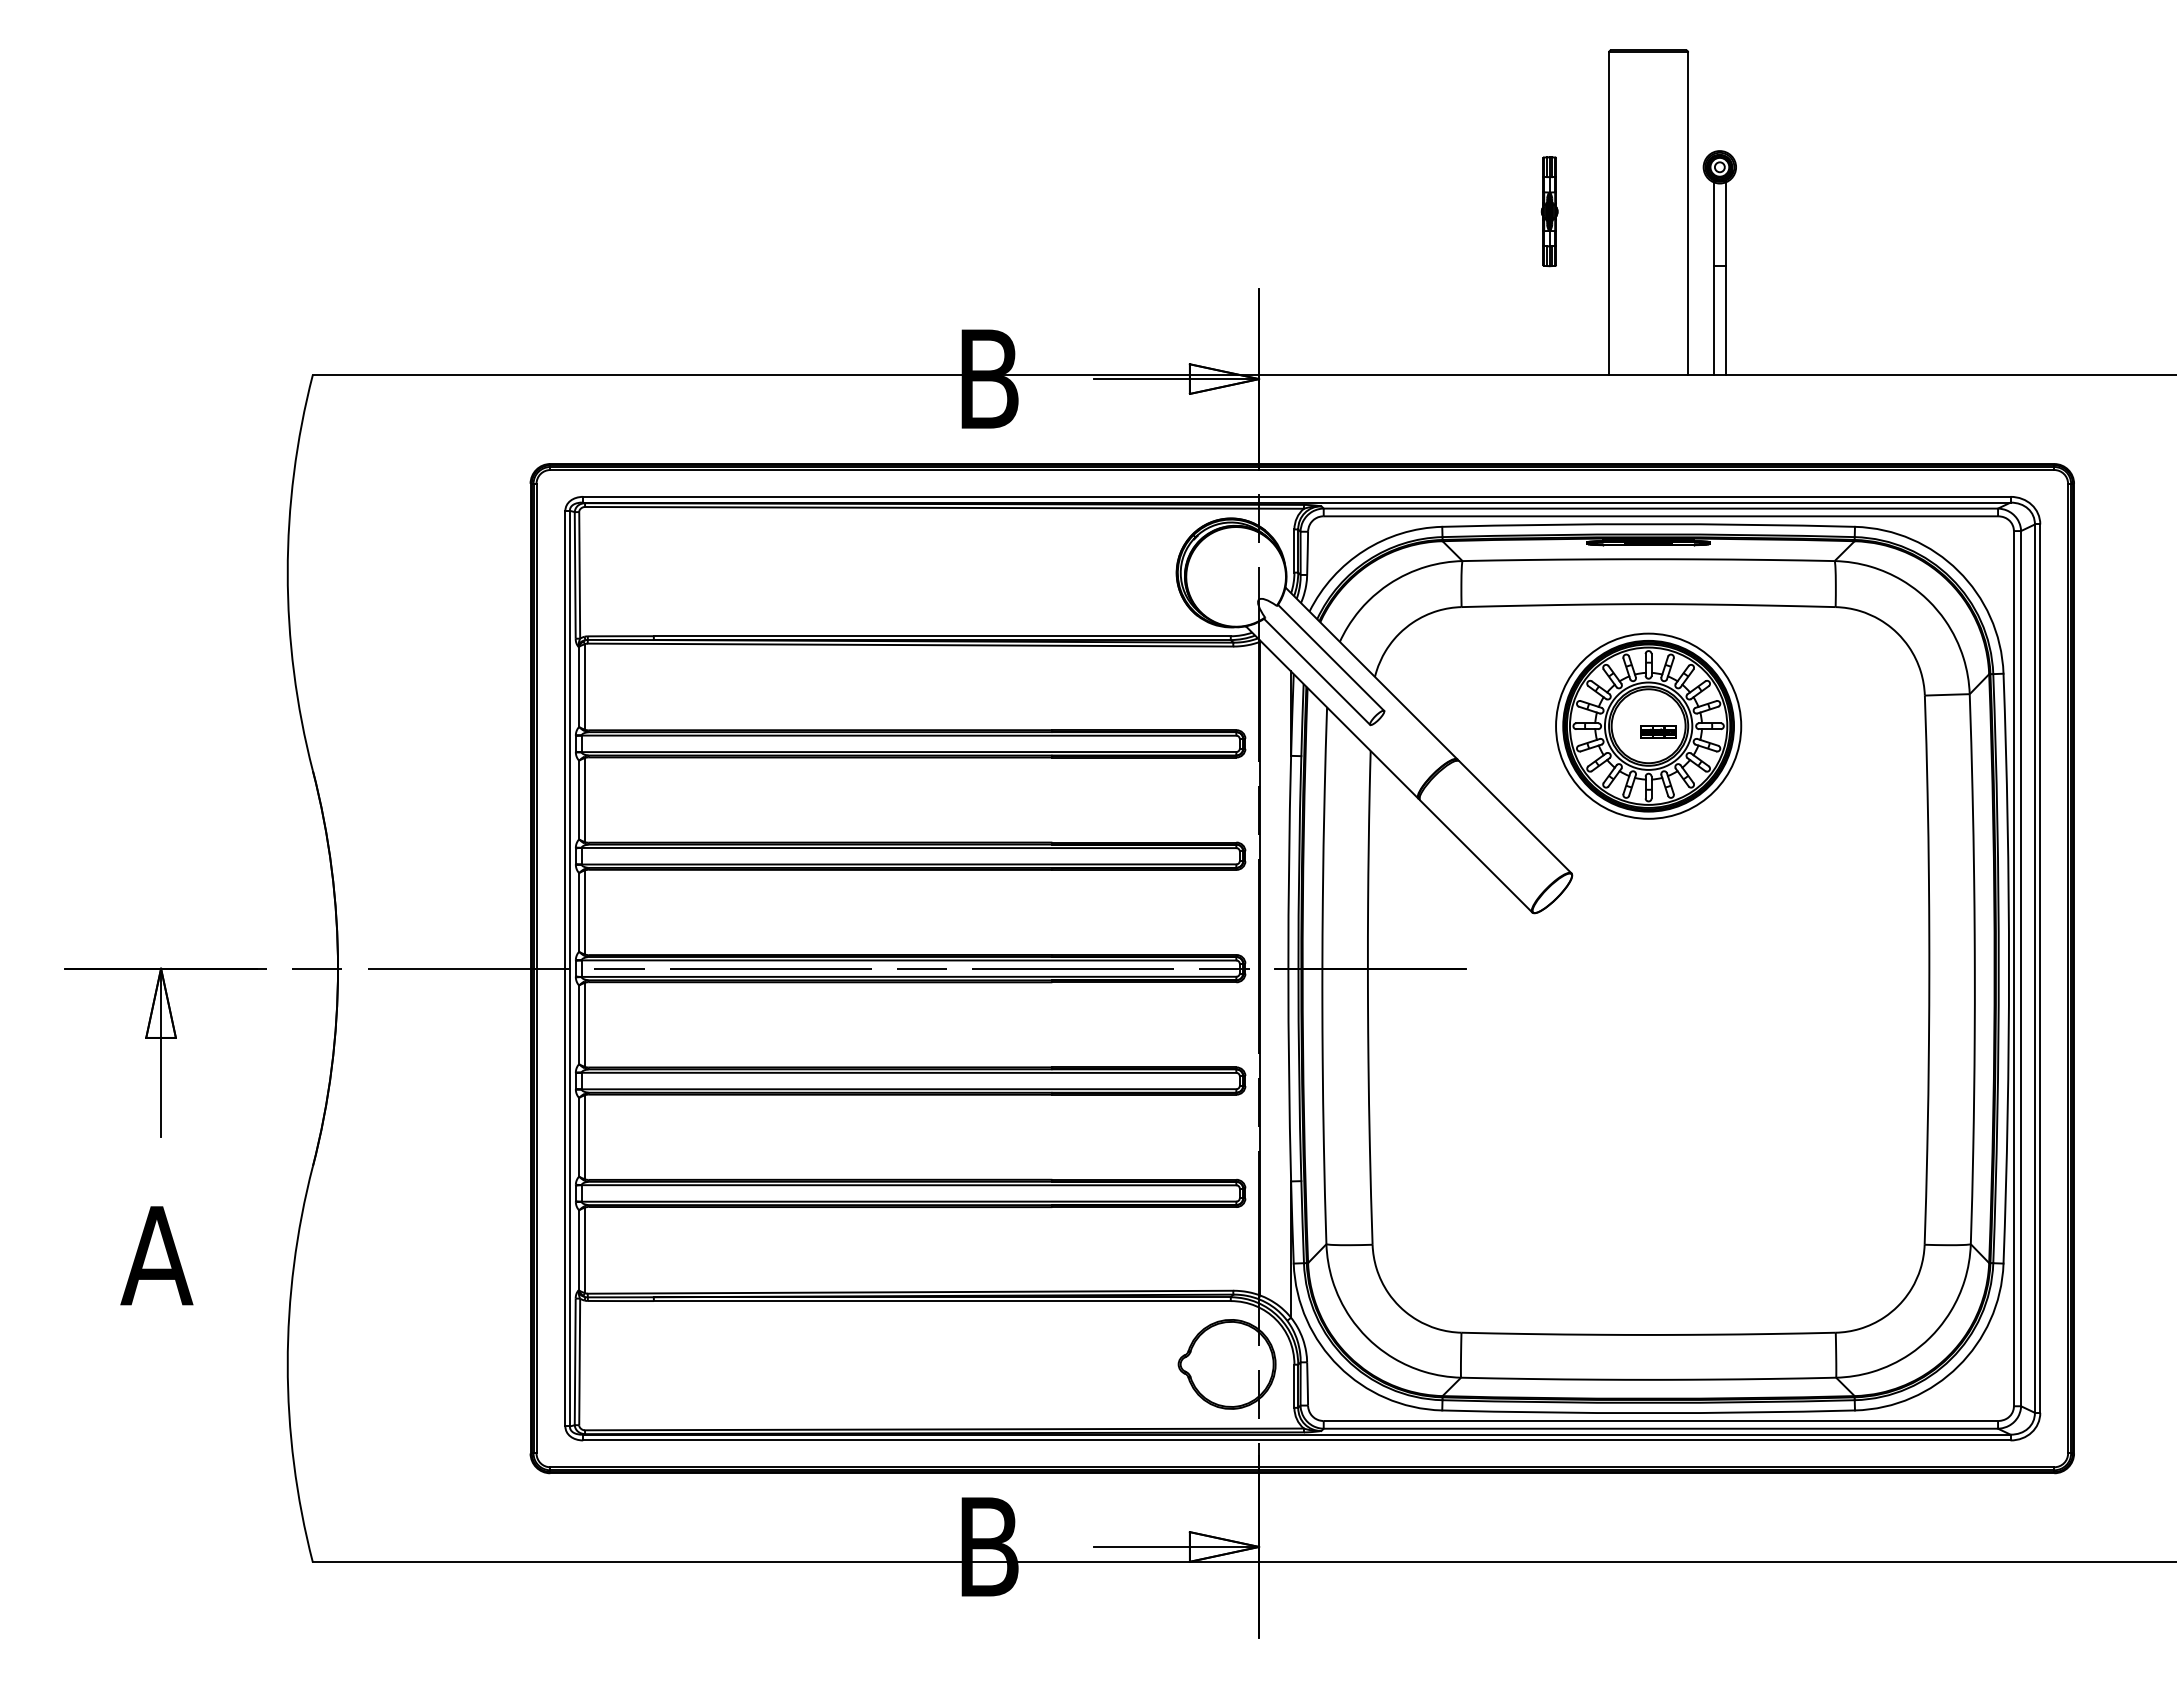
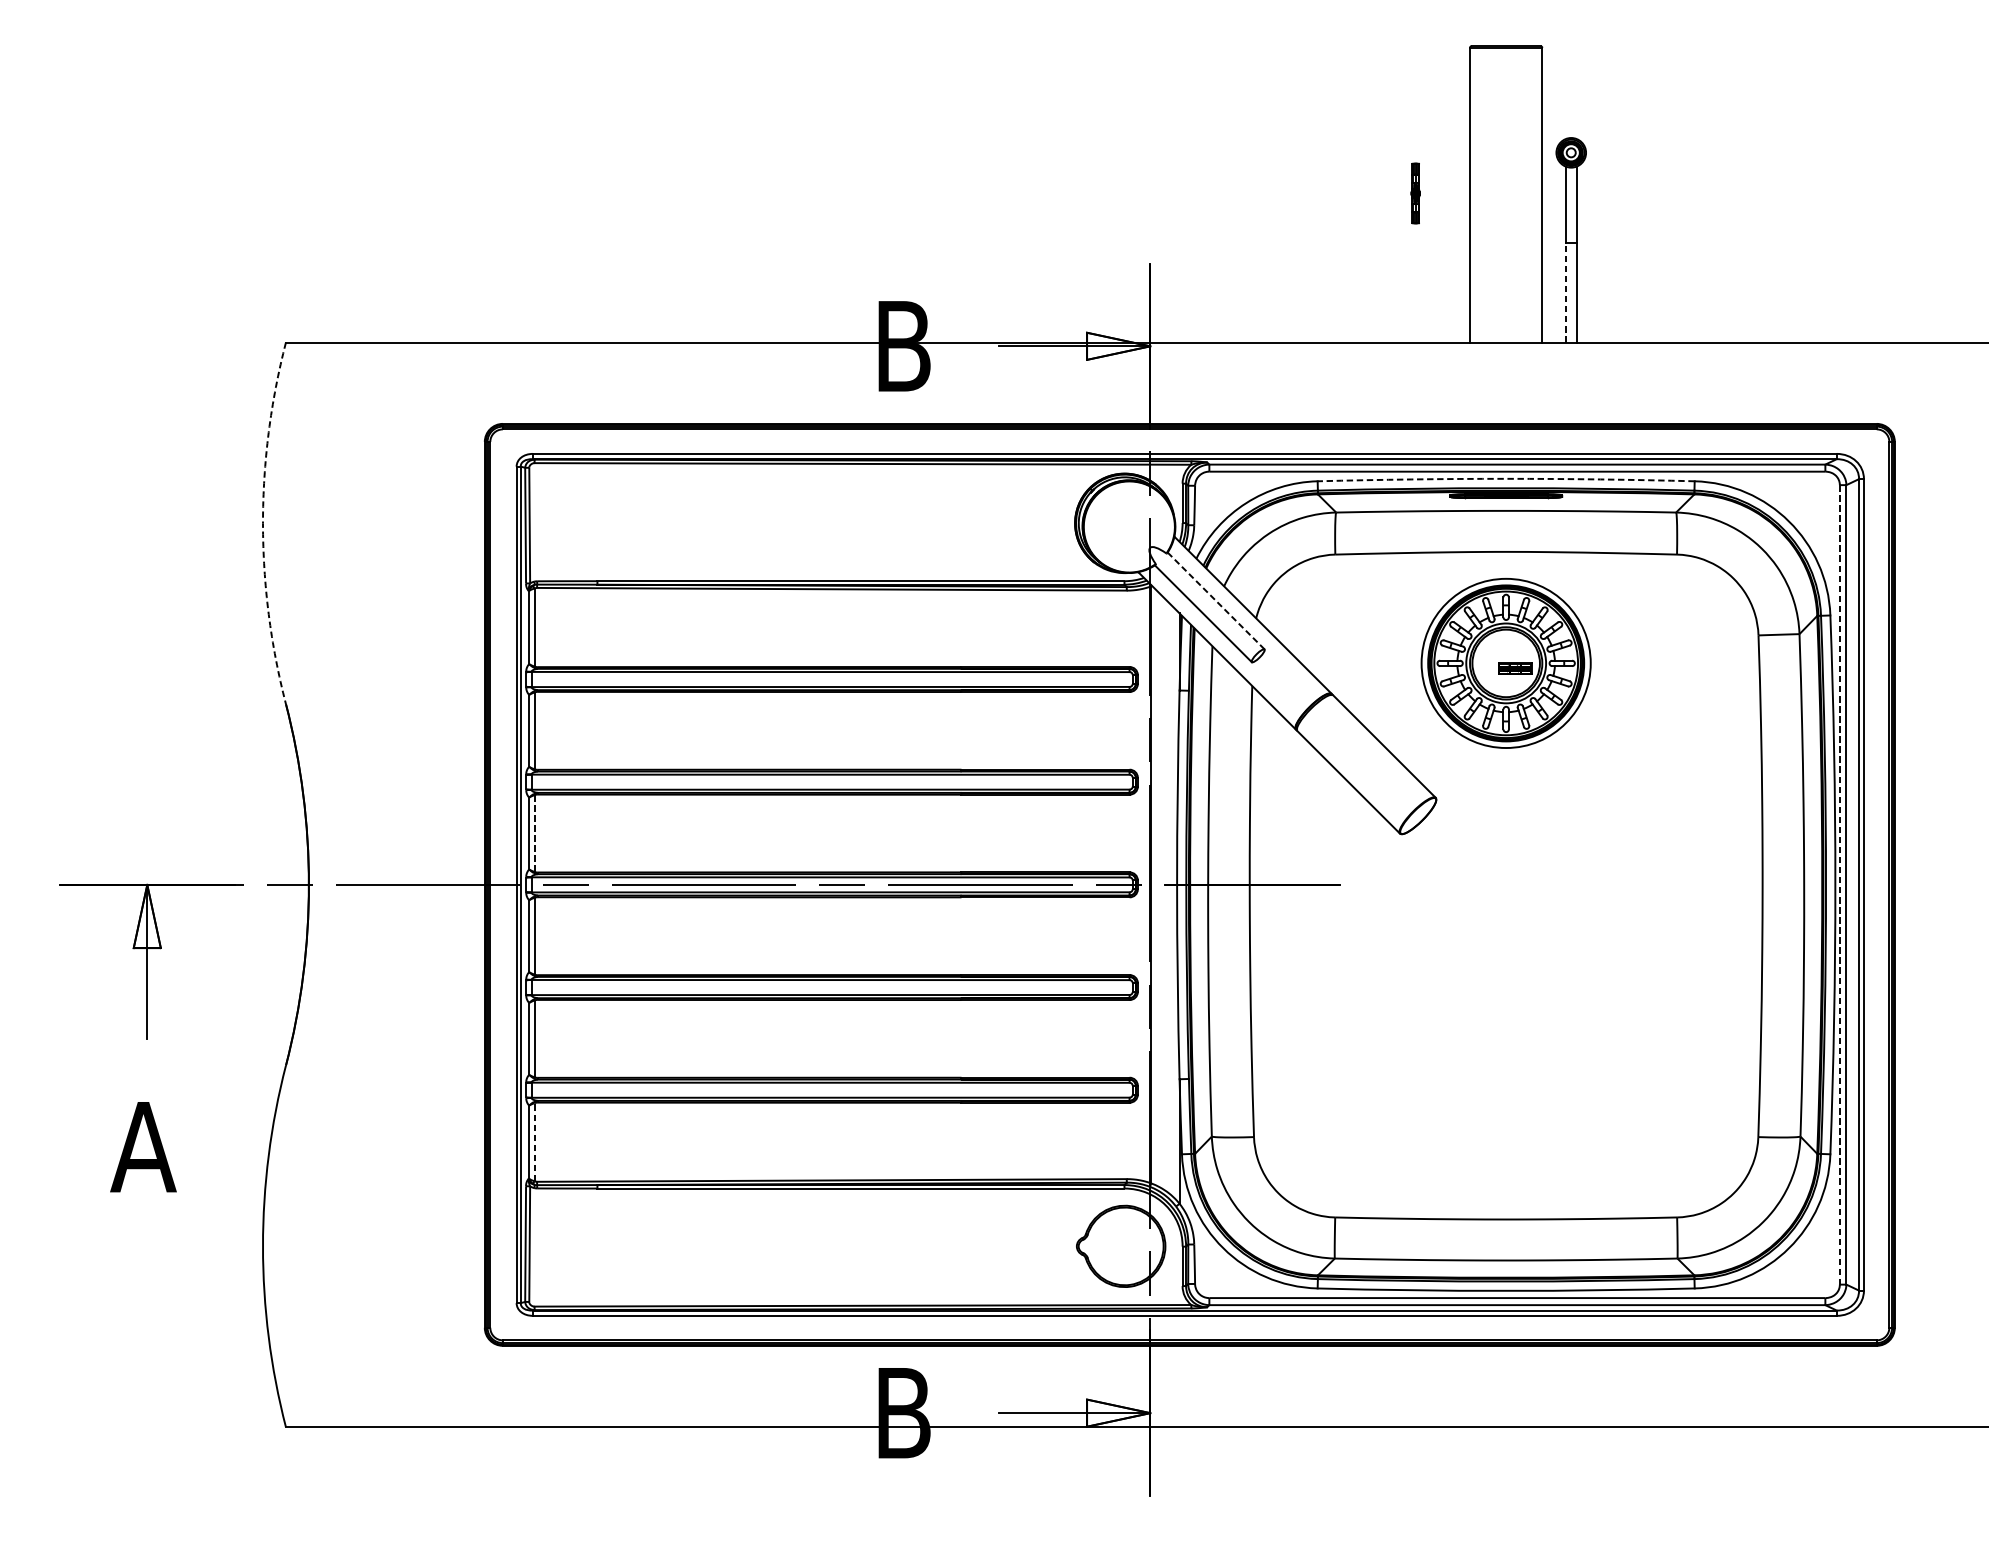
part: (1549, 211) -> (1415, 193), size x0.6
line: (1713, 320) -> (1565, 292), solid -> dashed
arc: (1648, 524) -> (1506, 479), solid -> dashed
arc: (287, 572) -> (262, 522), solid -> dashed
line: (1330, 657) -> (1215, 600), solid -> dashed
line: (584, 912) -> (534, 833), solid -> dashed
line: (2013, 968) -> (1839, 884), solid -> dashed
line: (584, 1250) -> (534, 1142), solid -> dashed

